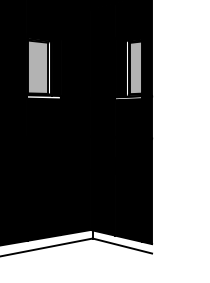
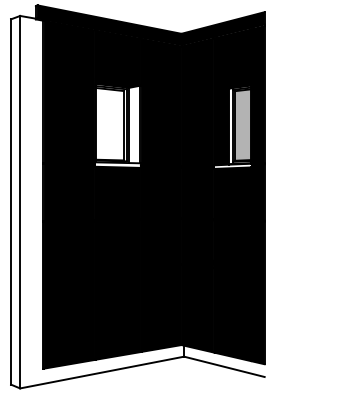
fill: (37, 66) -> (109, 123), removed
fill: (56, 67) -> (134, 124), removed

